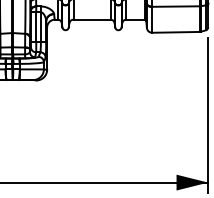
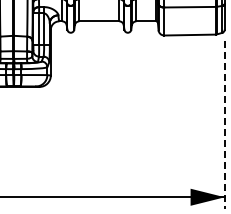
line: (207, 115) -> (224, 124), solid -> dashed

